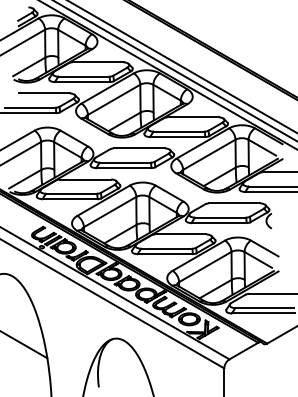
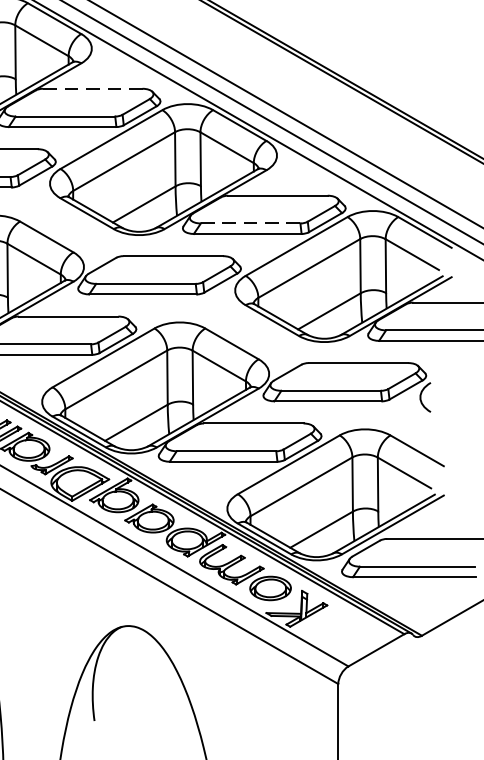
line: (98, 62) -> (93, 88), solid -> dashed
line: (179, 131) -> (251, 223), solid -> dashed

